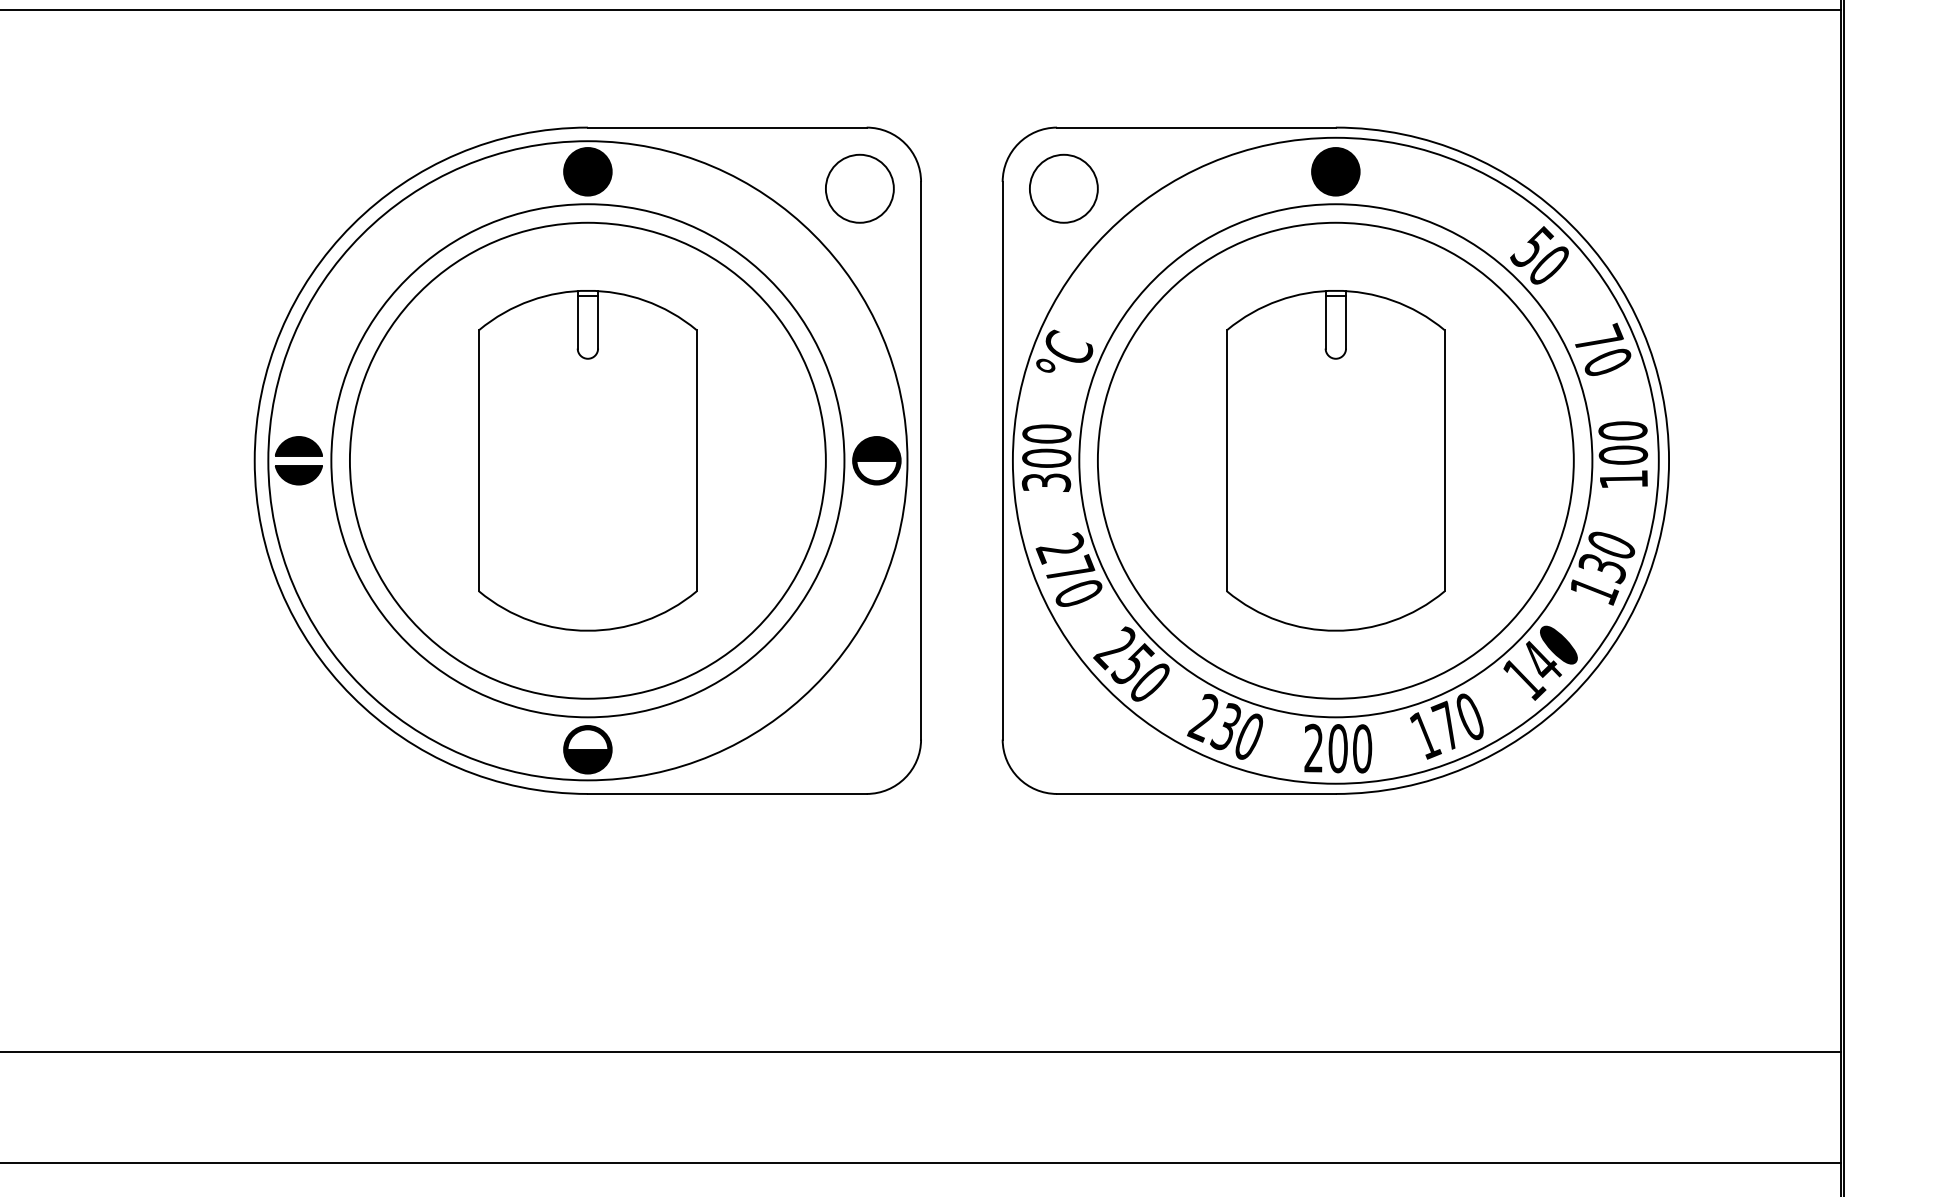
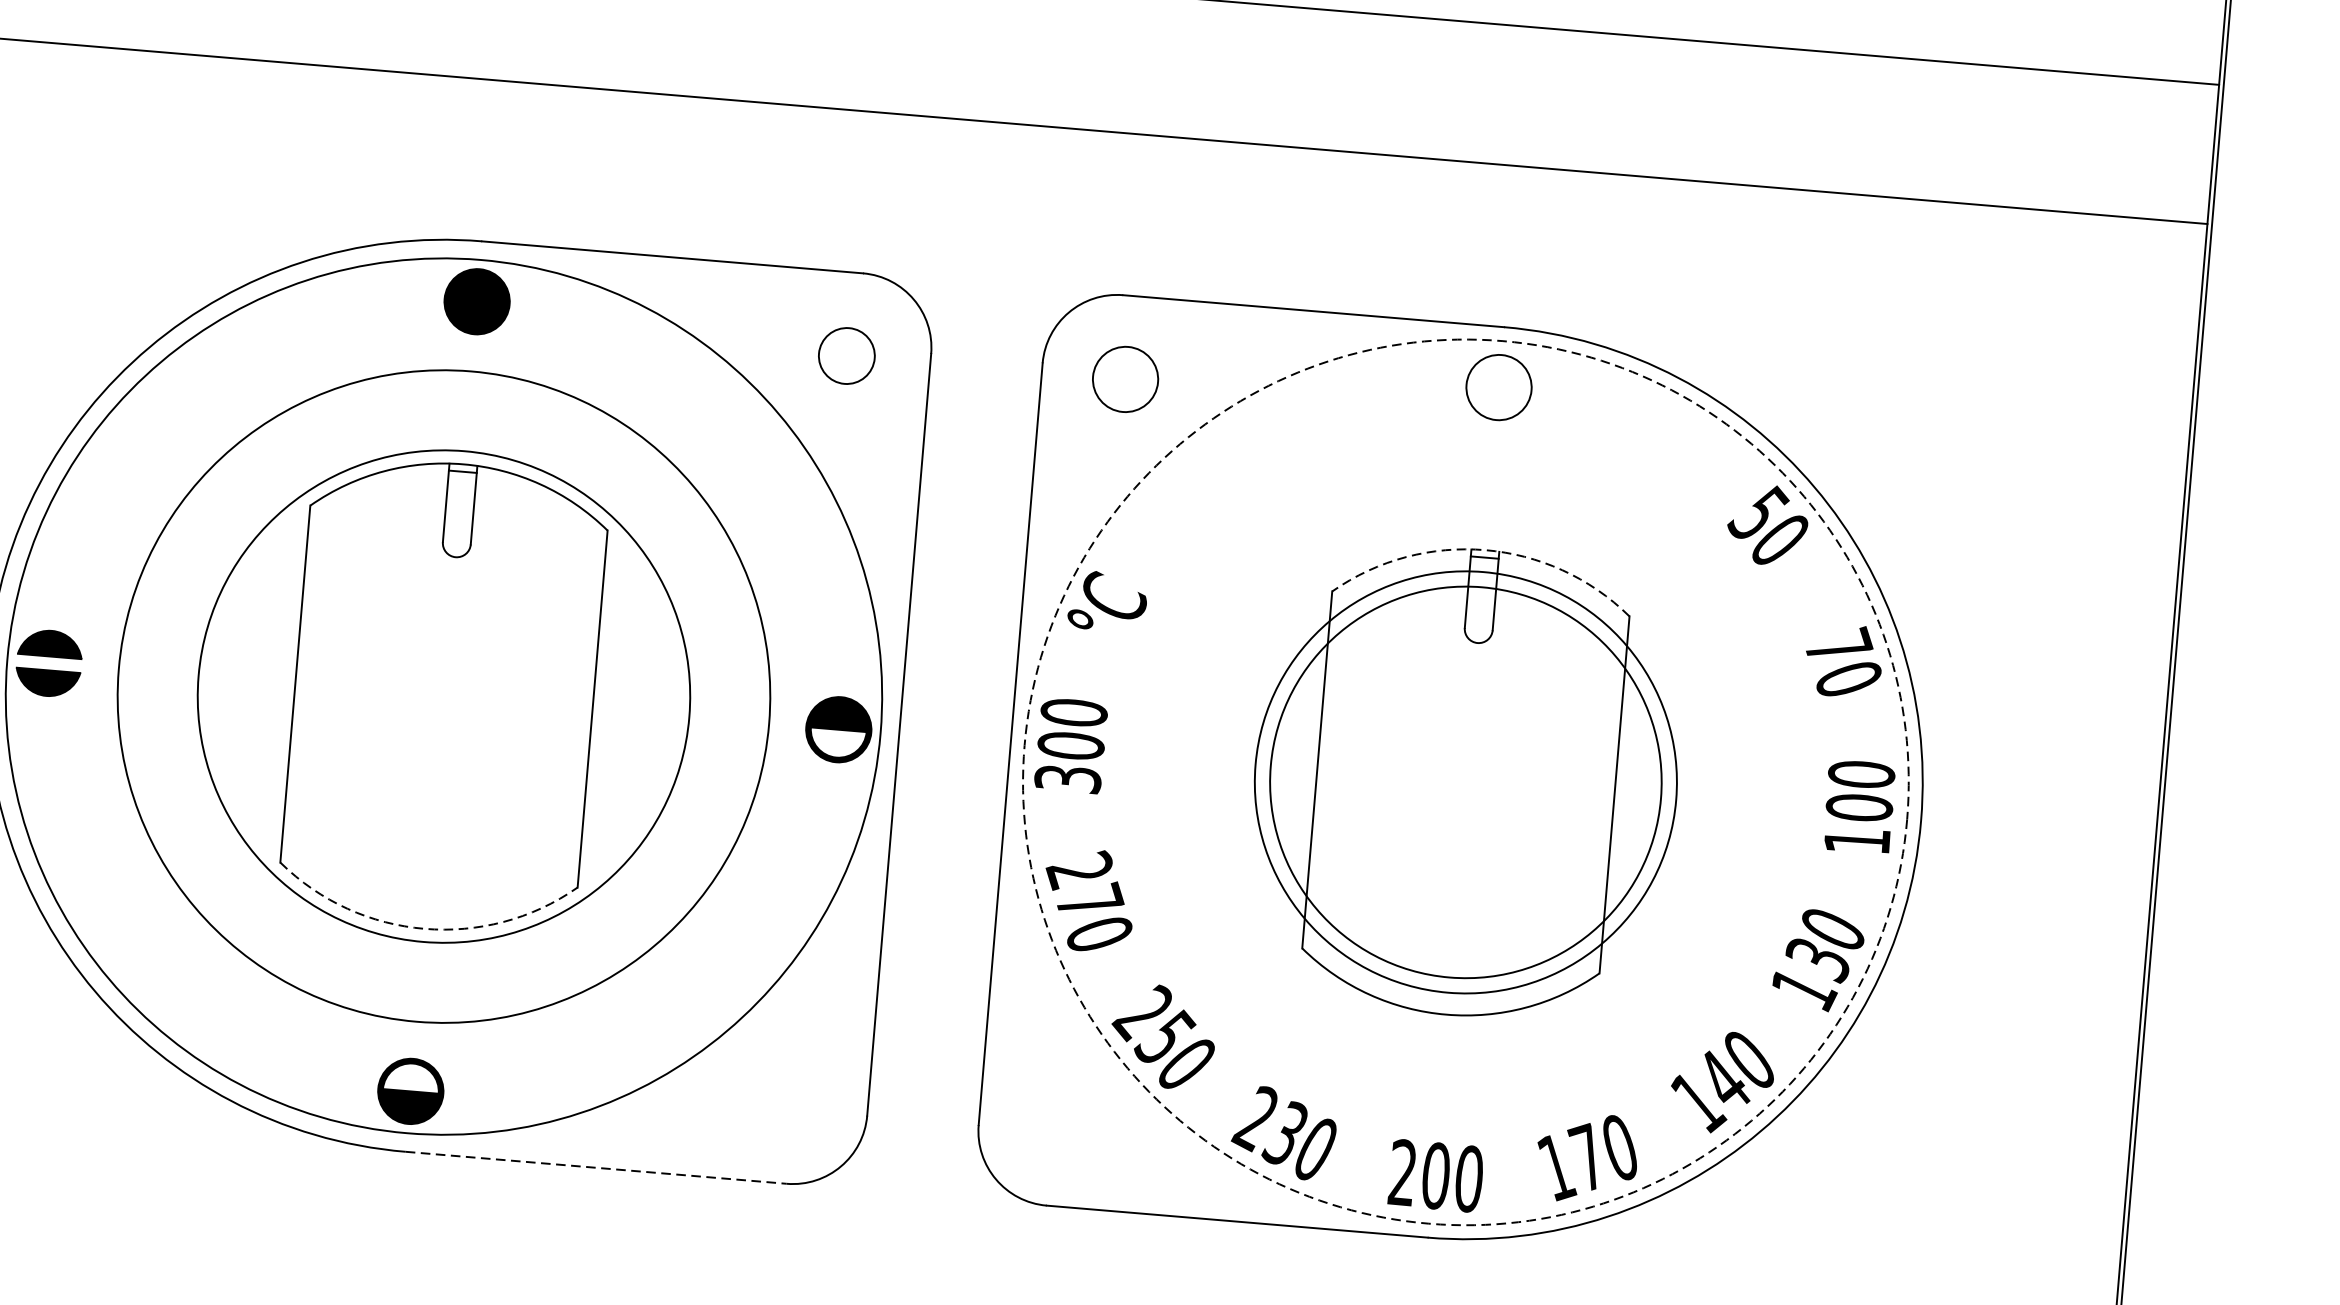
fill: (1335, 171) -> (1498, 387), removed
circle: (859, 188) -> (846, 355), size x0.6
circle: (1063, 188) -> (1125, 379), size x0.7
arc: (1335, 290) -> (1484, 549), solid -> dashed
circle: (587, 460) -> (443, 696), size x0.7
circle: (1335, 460) -> (1465, 781), size x0.6
circle: (1335, 460) -> (1465, 781), size x0.6
circle: (1335, 460) -> (1465, 781), solid -> dashed
arc: (587, 630) -> (423, 928), solid -> dashed
line: (727, 793) -> (596, 1167), solid -> dashed

